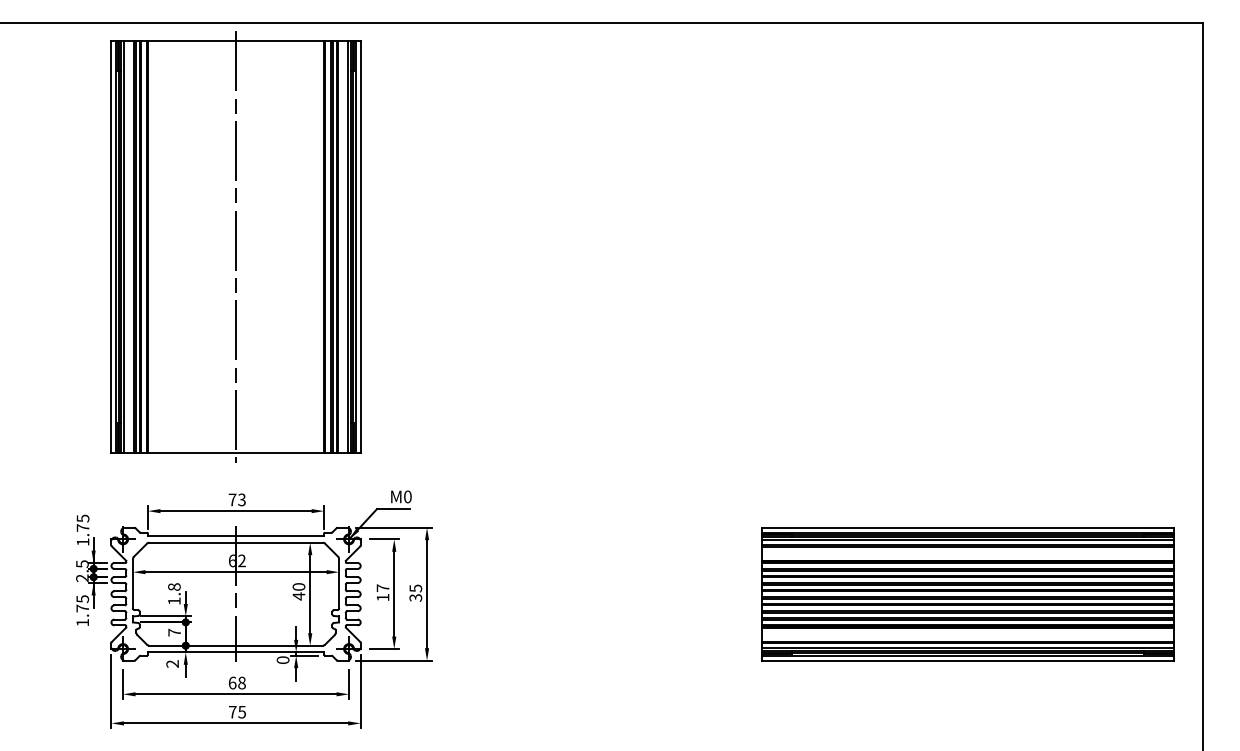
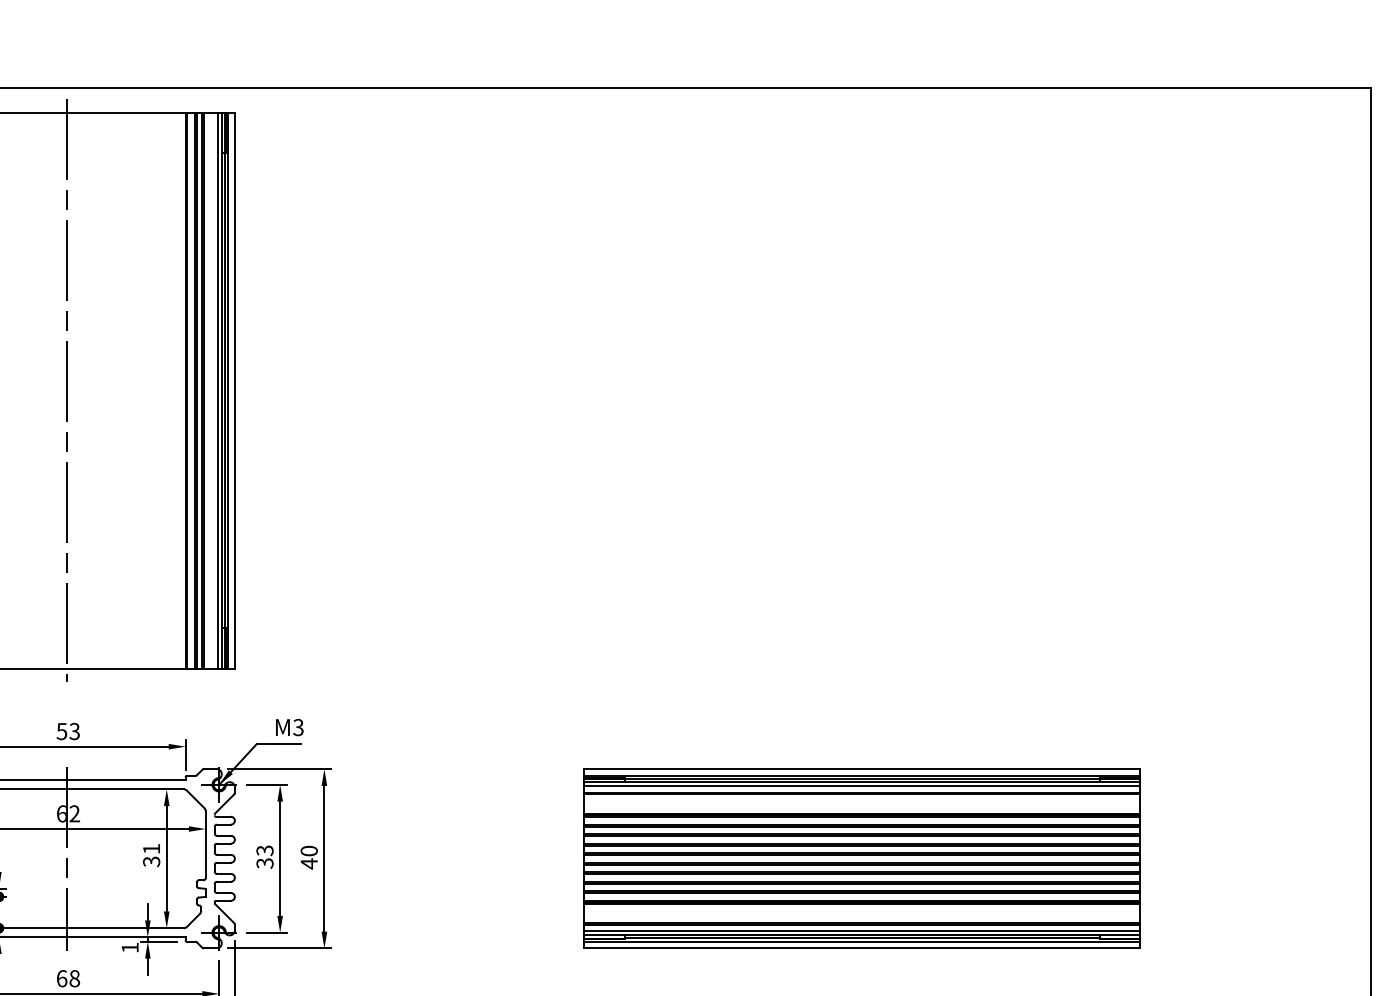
text: (407, 496) -> (298, 726), M0 -> M3
text: (232, 499) -> (61, 730), 73 -> 53
text: (298, 591) -> (150, 855), 40 -> 31
text: (382, 592) -> (264, 856), 17 -> 33
text: (415, 593) -> (308, 857), 35 -> 40
part: (967, 594) -> (862, 859), moved
text: (282, 659) -> (129, 946), 0 -> 1

